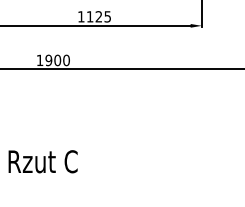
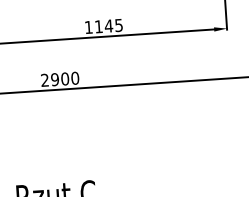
text: (98, 16) -> (108, 25), 1125 -> 1145
text: (39, 59) -> (44, 79), 1900 -> 2900

